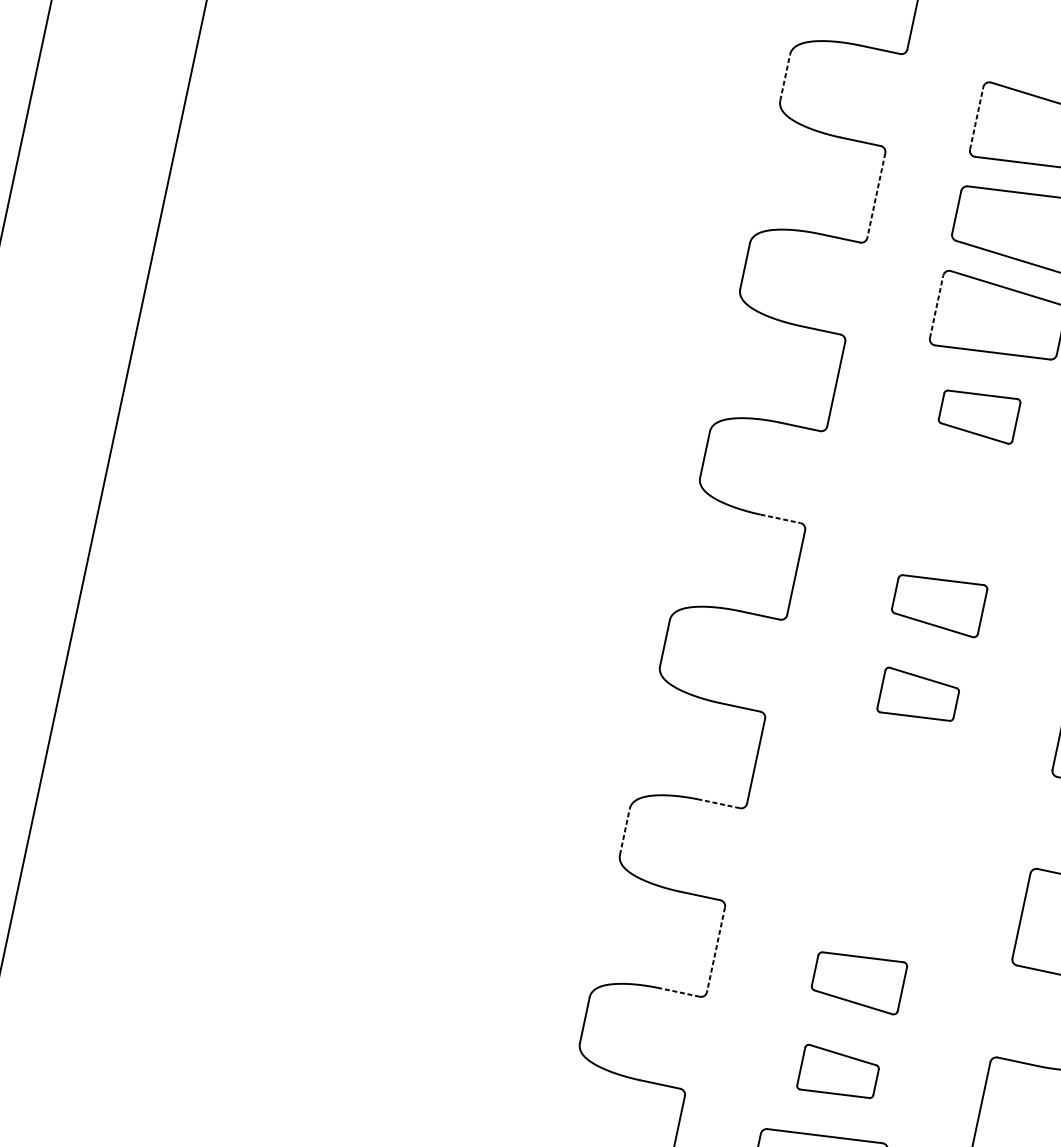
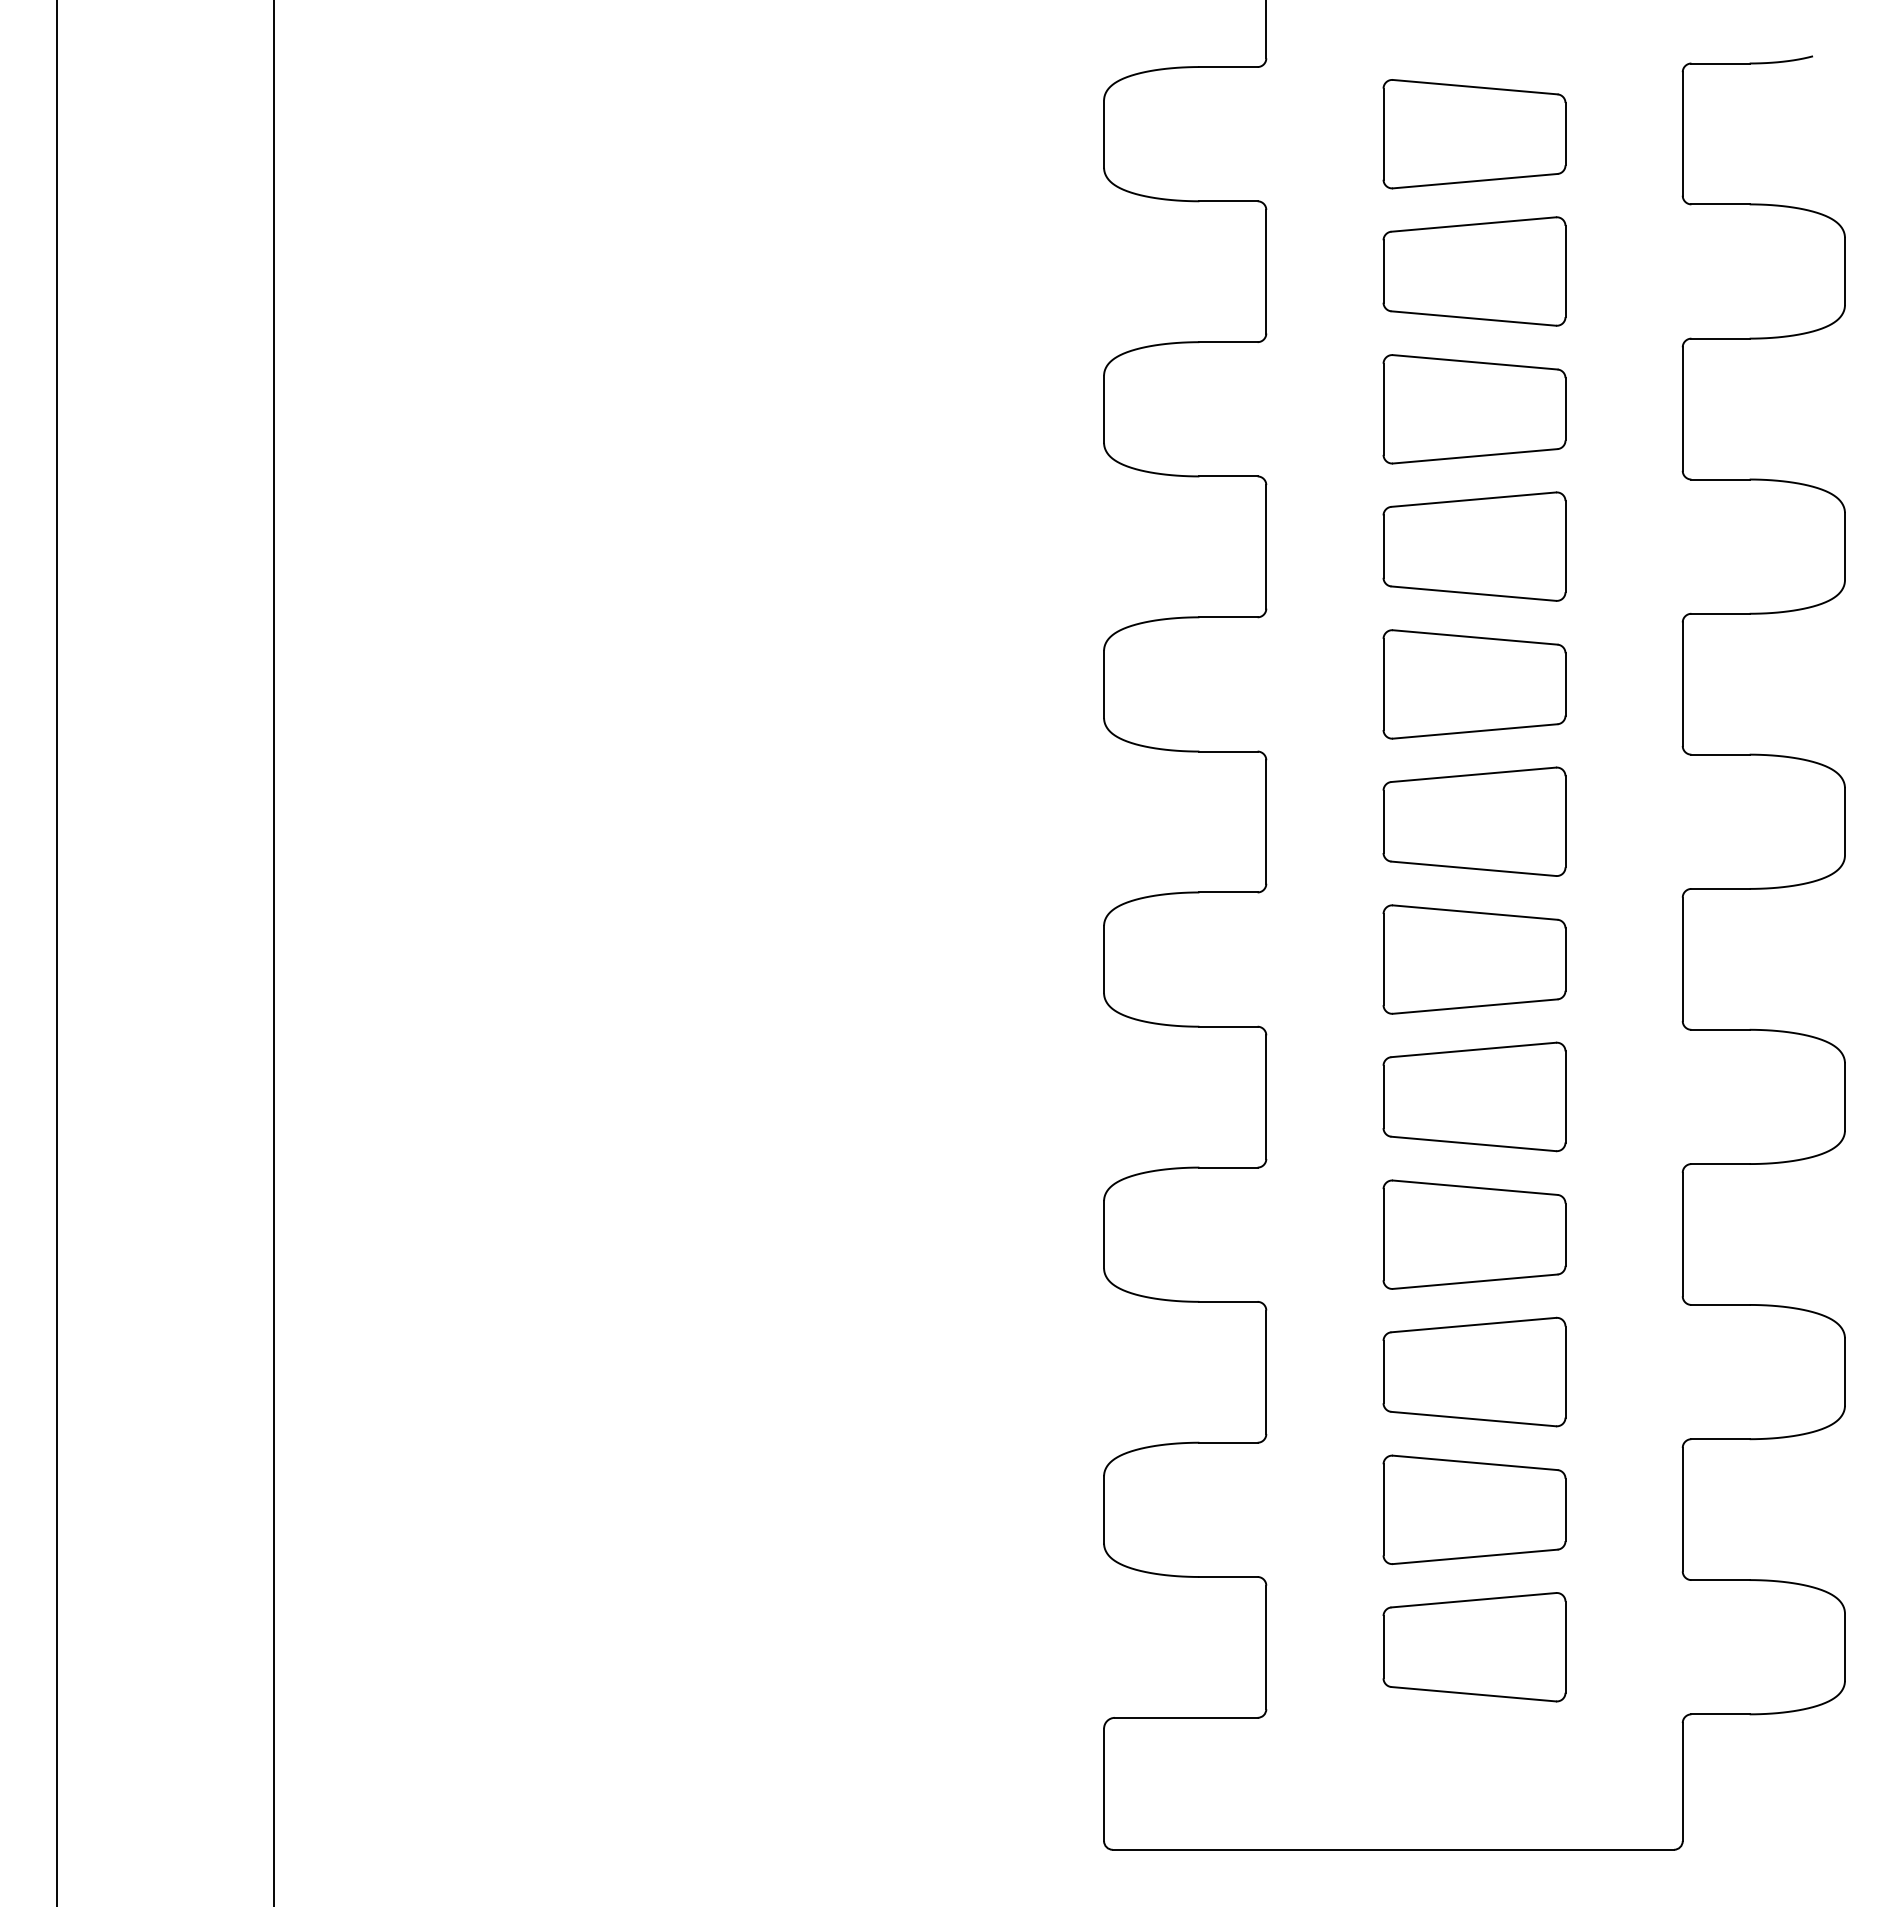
line: (785, 77) -> (1104, 134), dashed -> solid
line: (976, 118) -> (1383, 134), dashed -> solid
line: (876, 195) -> (1266, 271), dashed -> solid
line: (936, 307) -> (1383, 409), dashed -> solid
part: (978, 414) -> (1474, 546), size x1.67
part: (958, 508) -> (1474, 684), added
line: (781, 518) -> (1229, 751), dashed -> solid
part: (938, 602) -> (1474, 821), size x1.43
part: (918, 697) -> (1474, 959), size x1.67
part: (898, 791) -> (1474, 1096), added
line: (719, 803) -> (1228, 1167), dashed -> solid
line: (625, 831) -> (1104, 1234), dashed -> solid
part: (878, 885) -> (1474, 1234), added
line: (716, 949) -> (1266, 1372), dashed -> solid
part: (858, 979) -> (1474, 1371), size x1.43
line: (679, 992) -> (1228, 1442), dashed -> solid
part: (838, 1074) -> (1474, 1509), size x1.67

